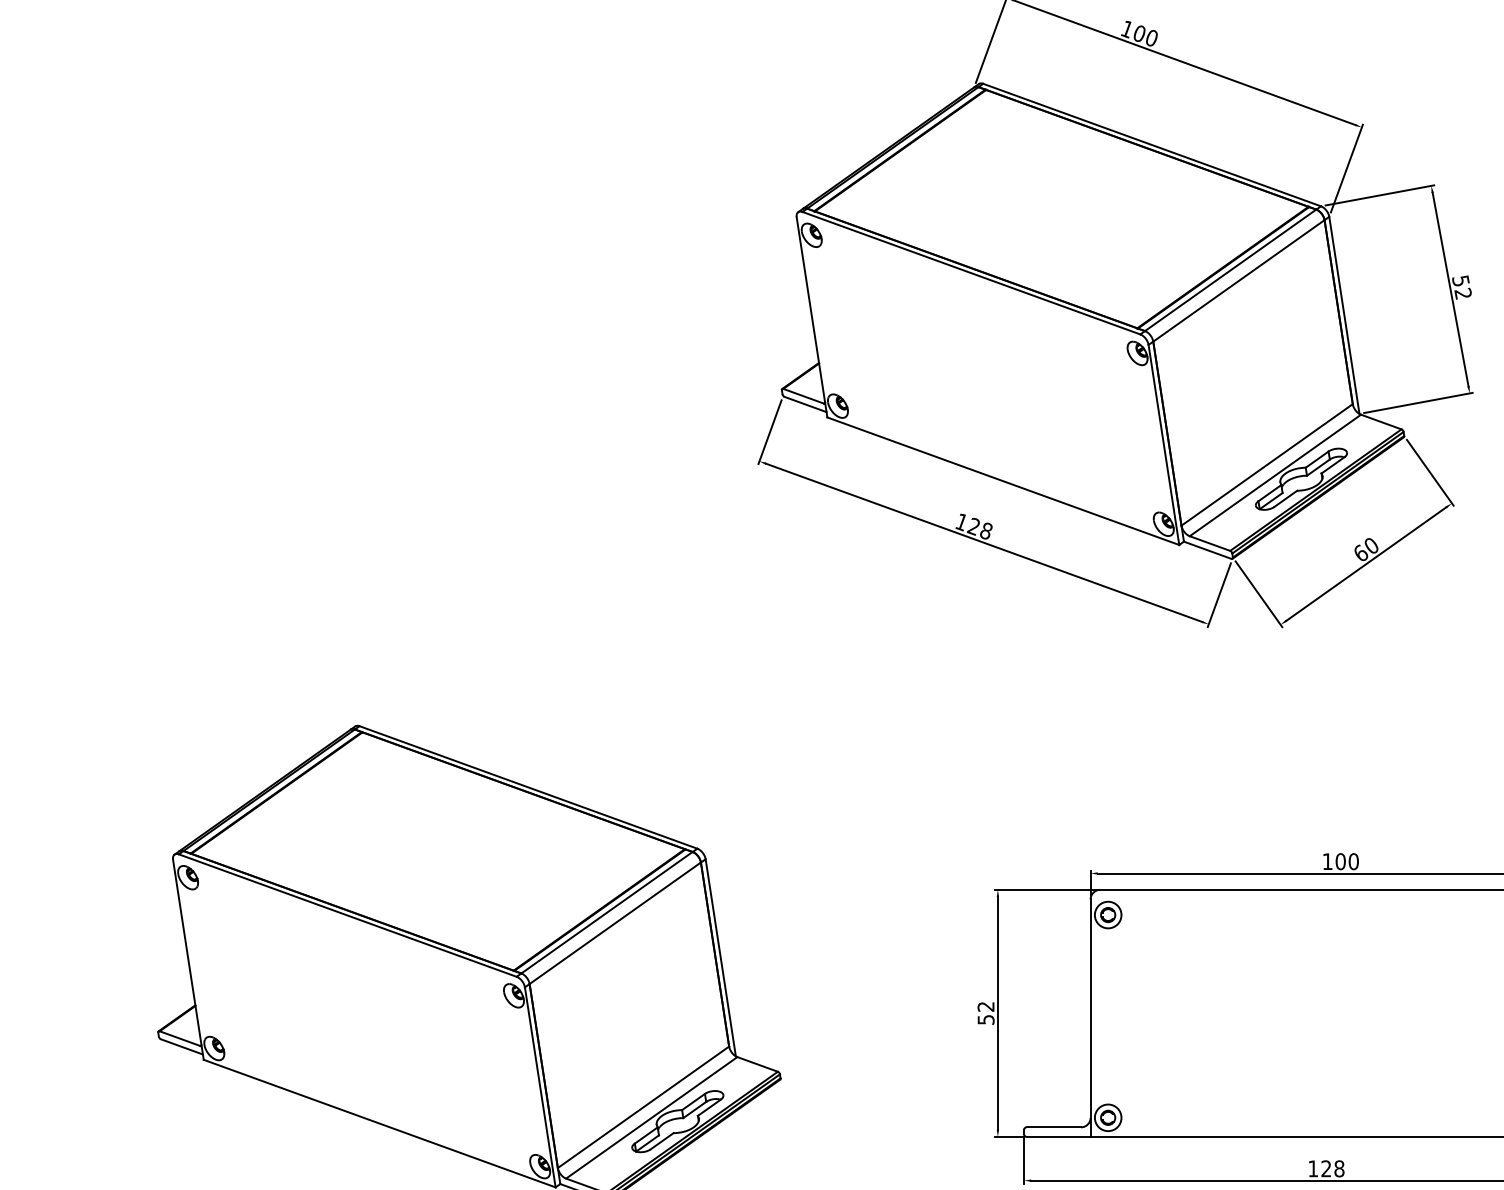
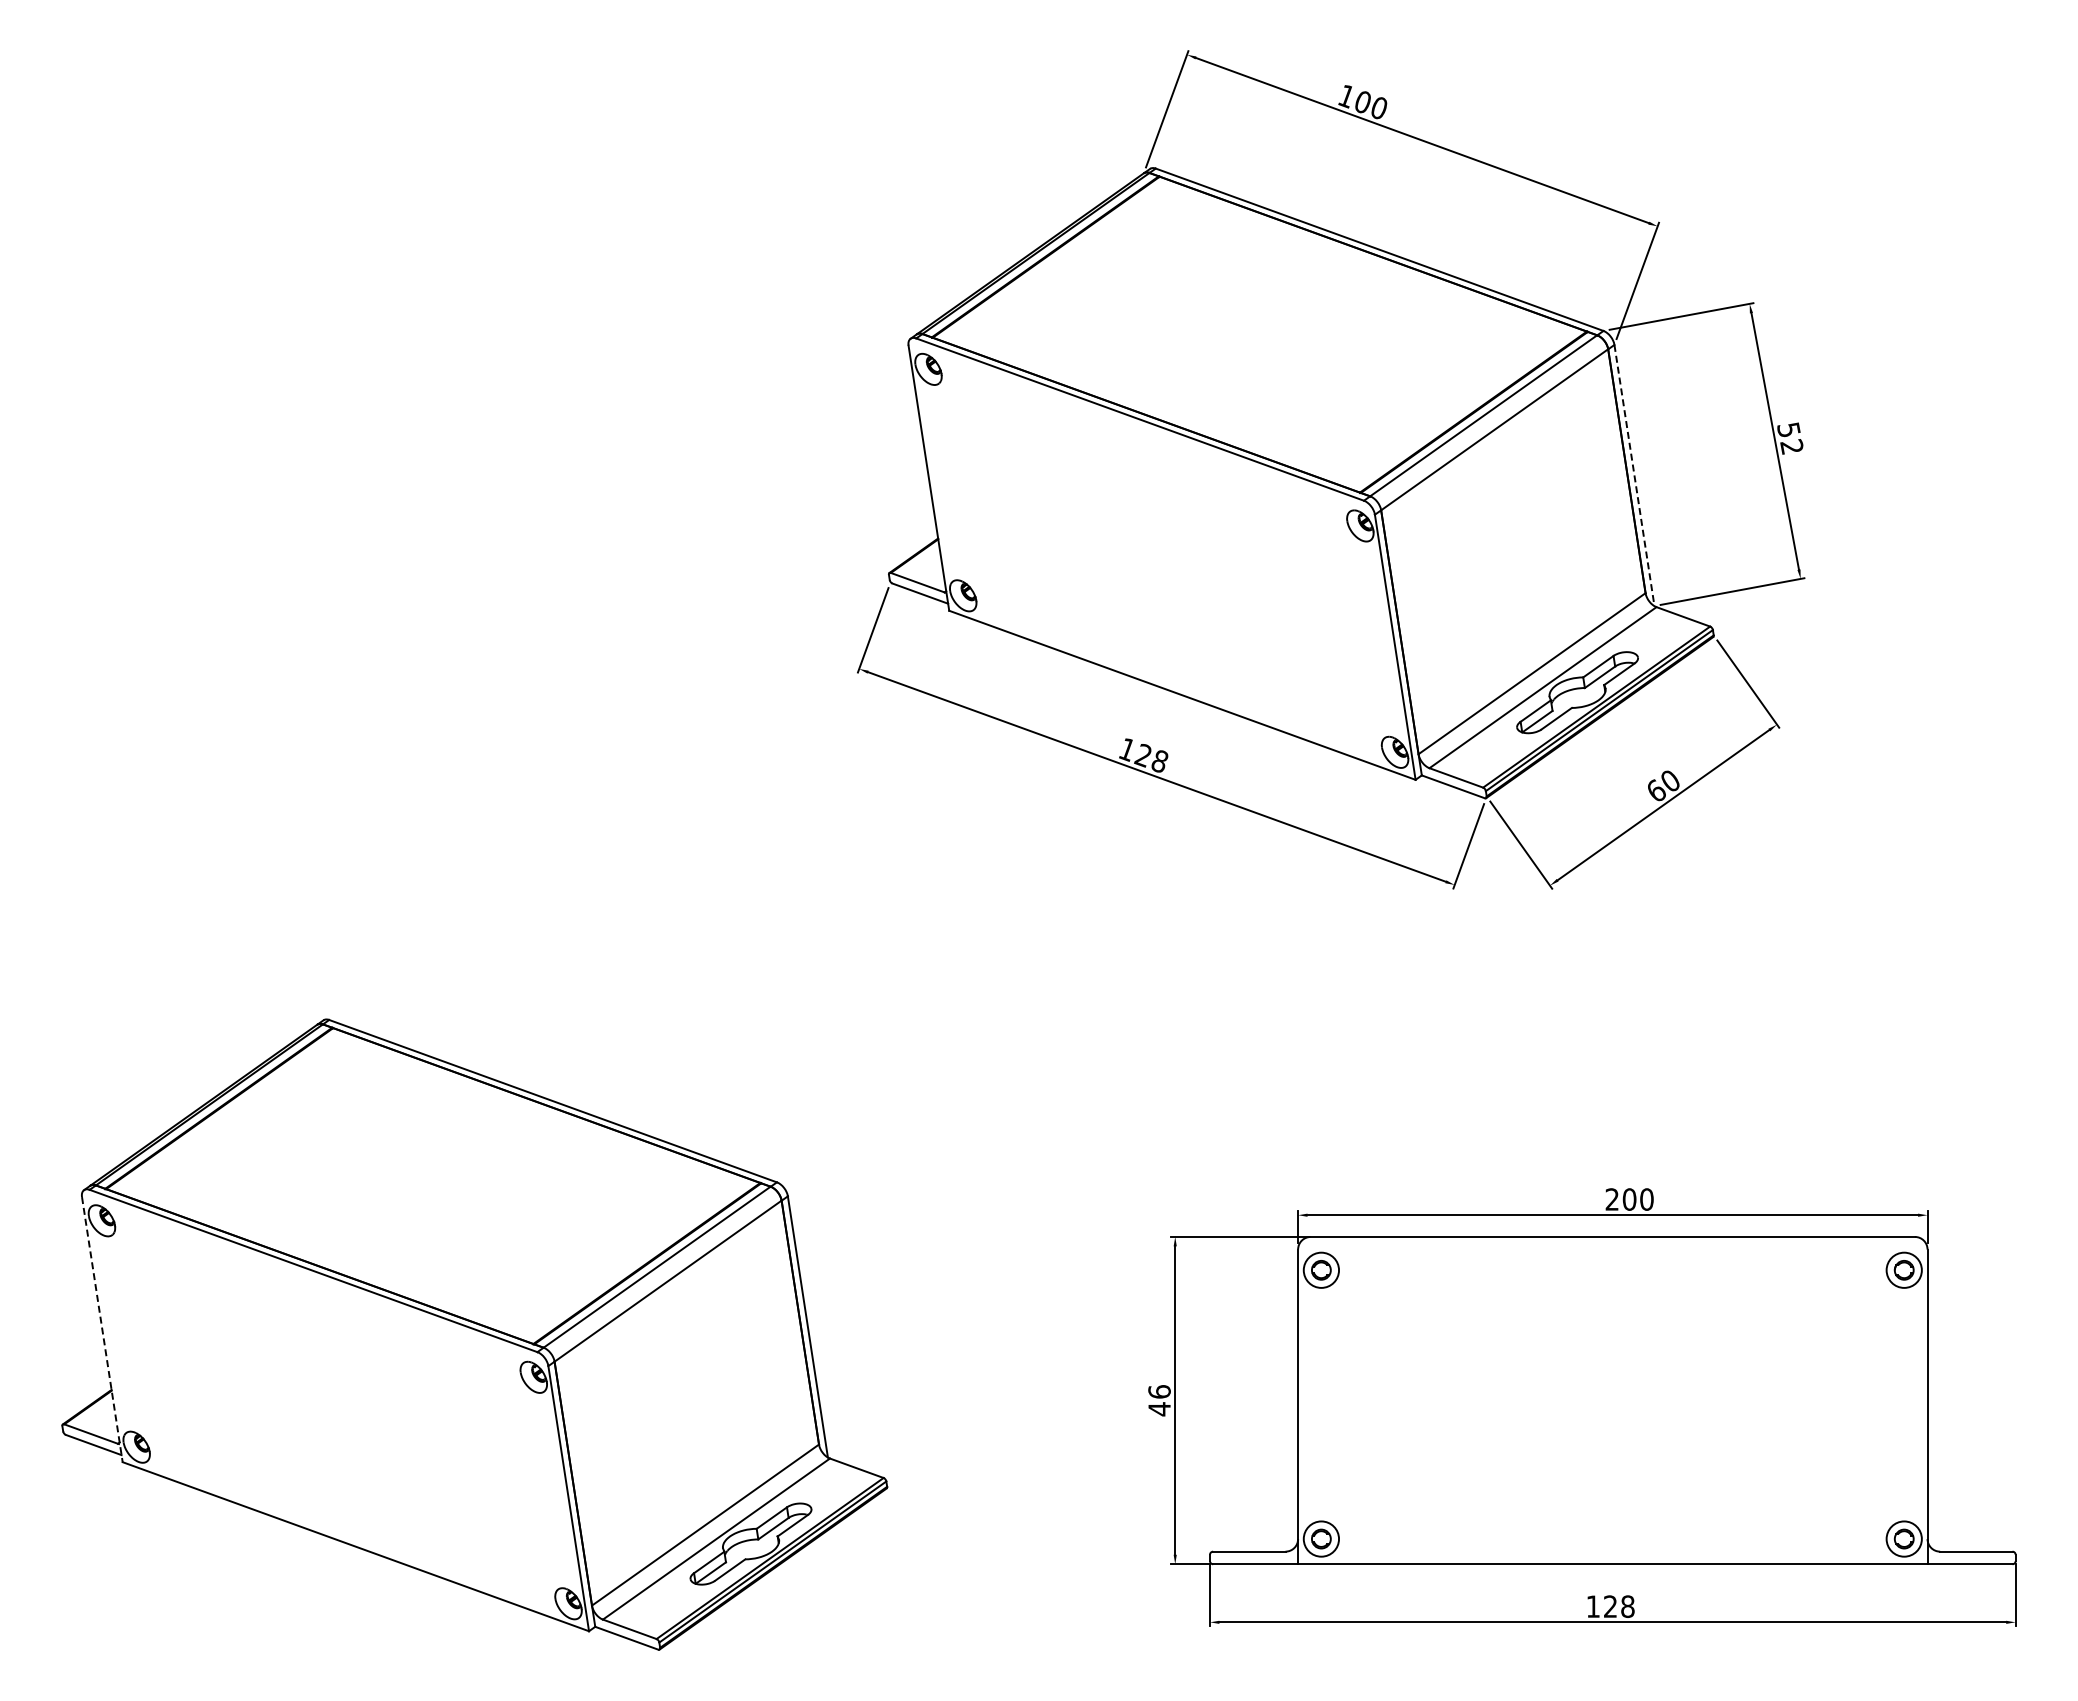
line: (1344, 316) -> (1634, 476), solid -> dashed
text: (1327, 861) -> (1611, 1199), 100 -> 200
line: (188, 960) -> (102, 1330), solid -> dashed
text: (986, 1013) -> (1159, 1400), 52 -> 46

